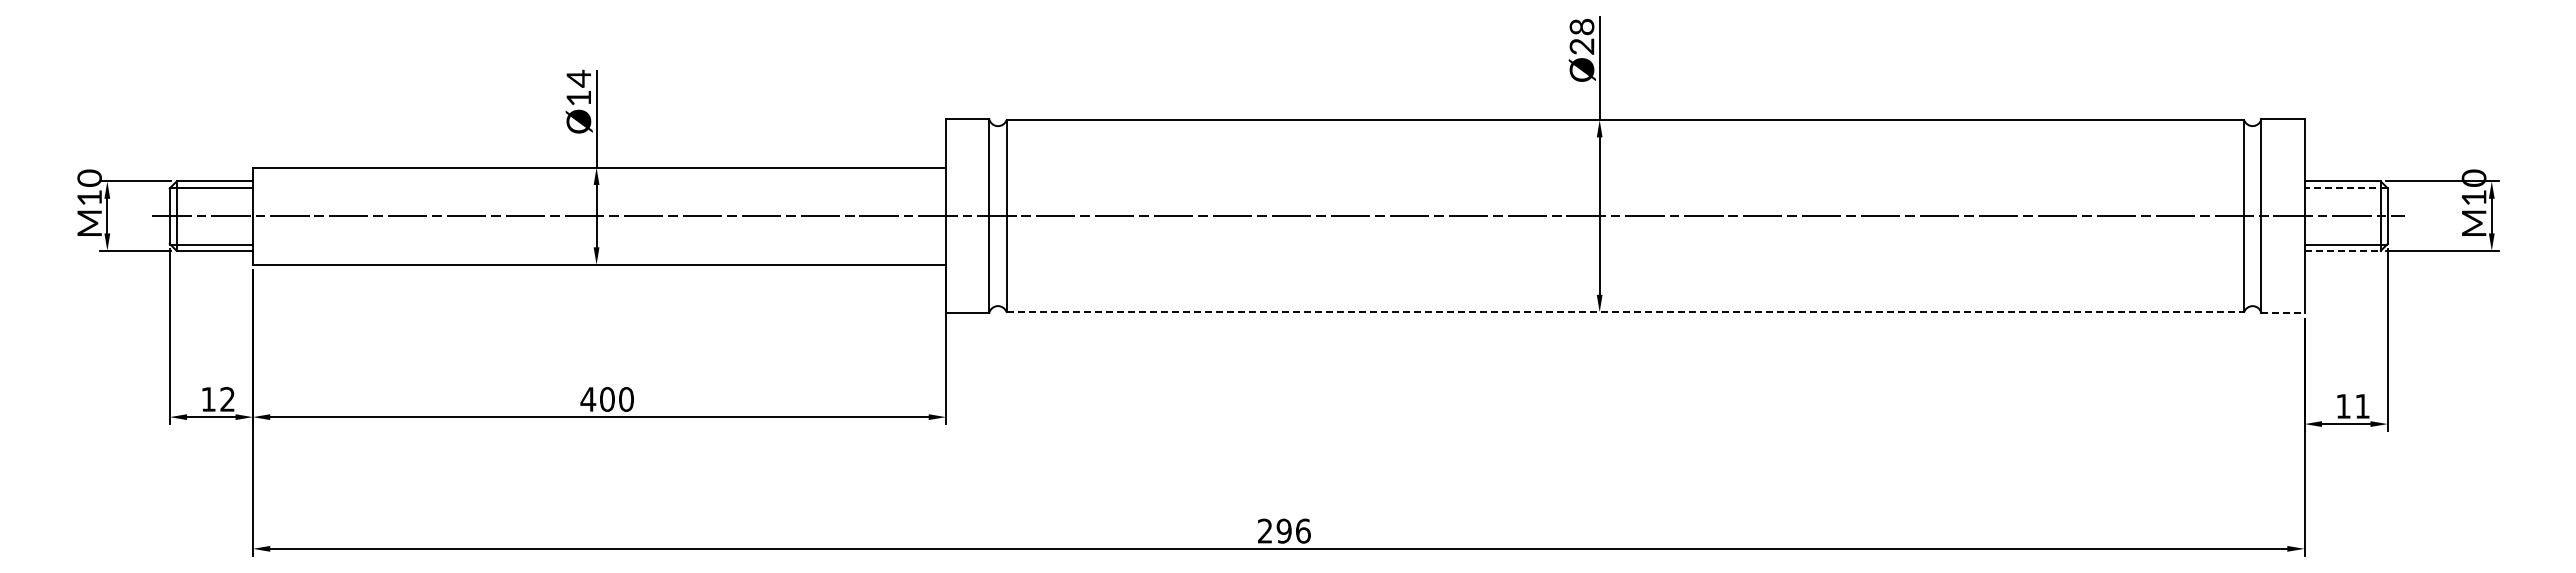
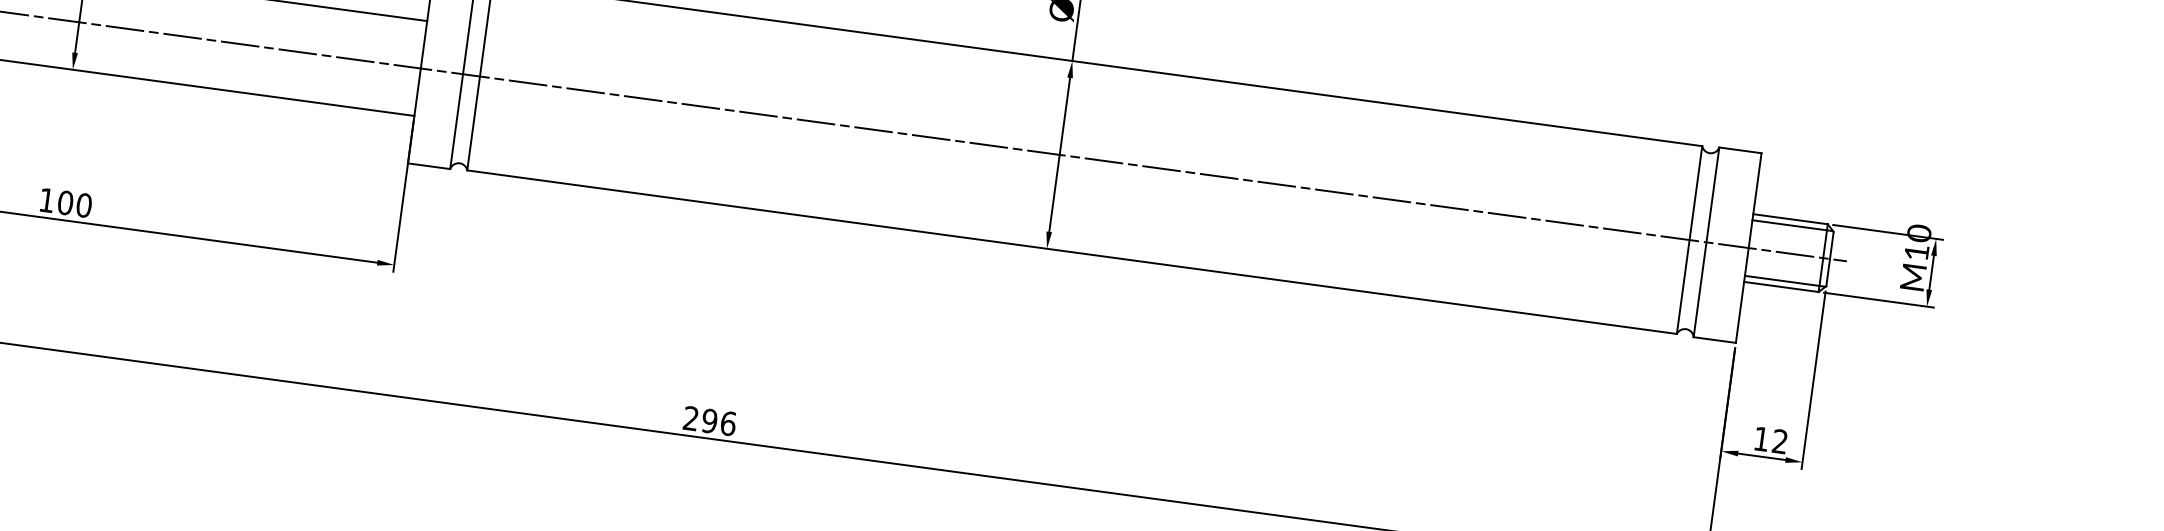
line: (2345, 187) -> (1792, 225), dashed -> solid
line: (2343, 250) -> (1782, 286), dashed -> solid
line: (1625, 312) -> (1072, 252), dashed -> solid
line: (2283, 313) -> (1715, 340), dashed -> solid
text: (588, 399) -> (47, 200), 400 -> 100
text: (2362, 405) -> (1780, 440), 11 -> 12

